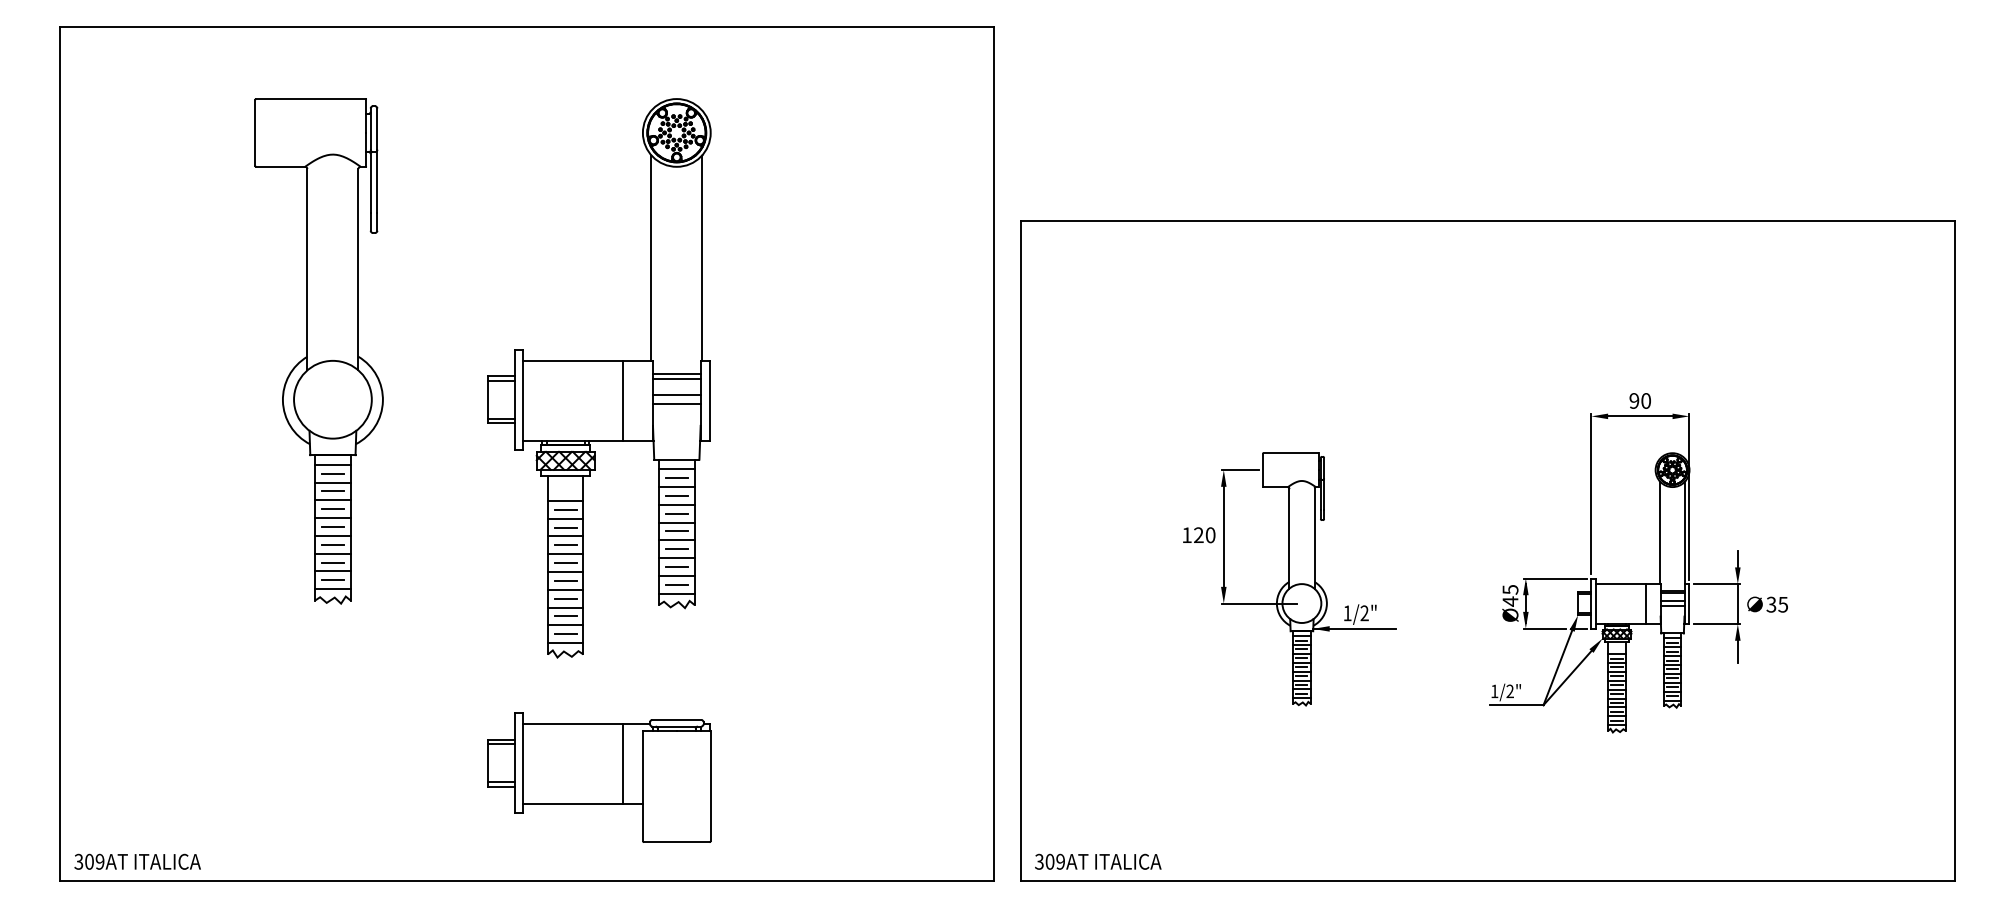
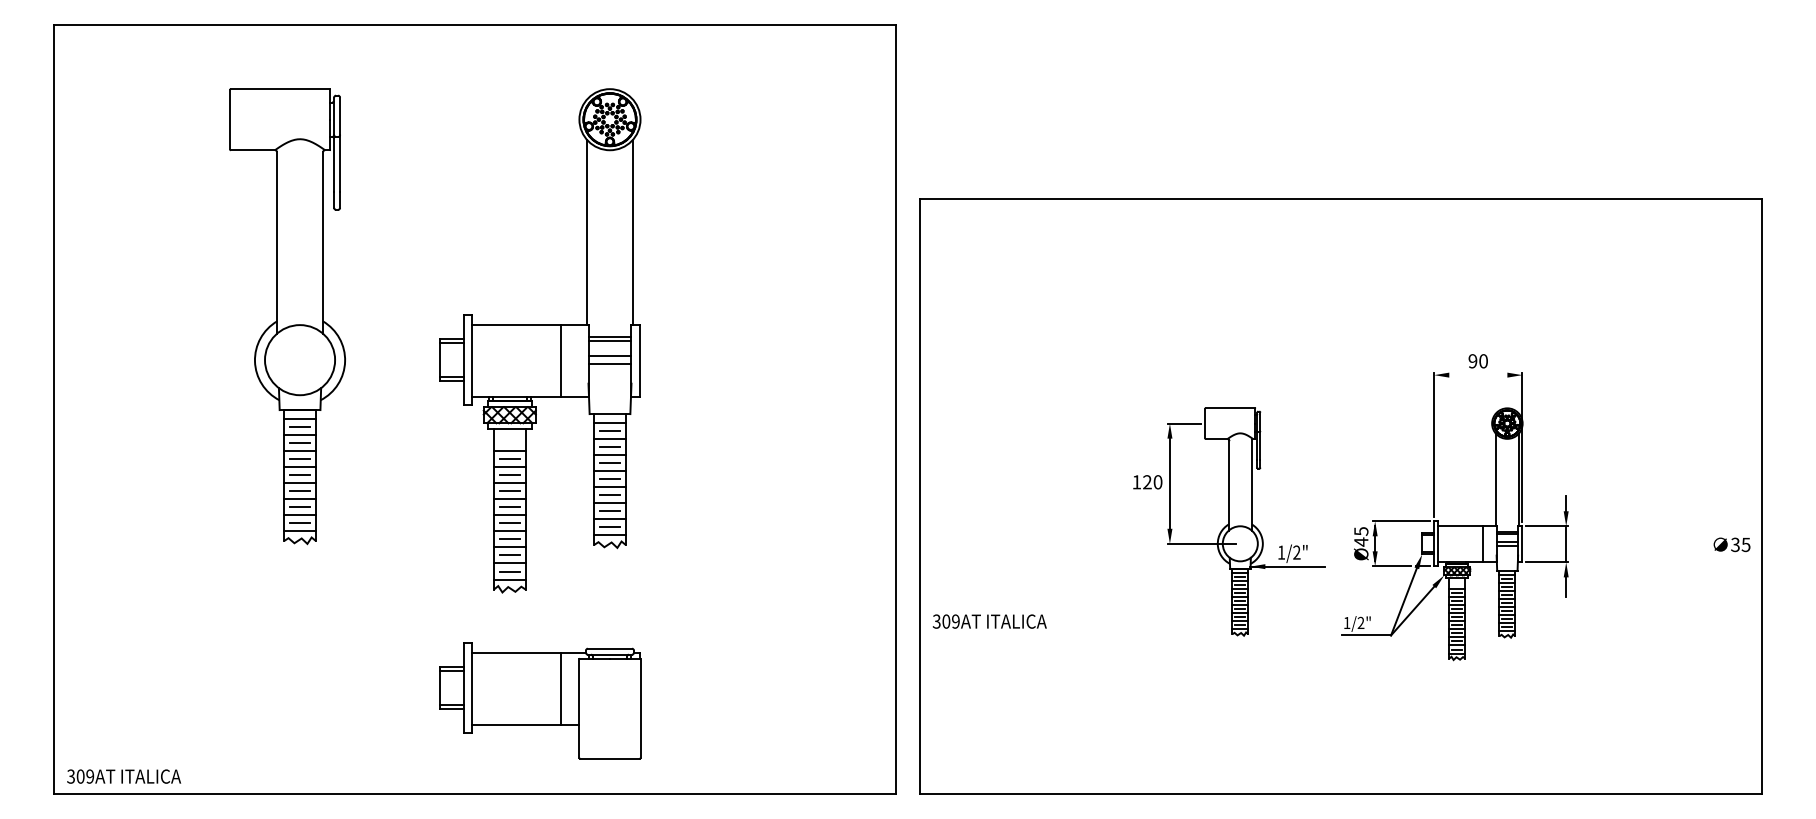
line: (1640, 416) -> (1478, 375), removed
part: (1289, 578) -> (1229, 521), moved
text: (1767, 604) -> (1731, 544), moved
text: (1097, 861) -> (989, 621), moved

